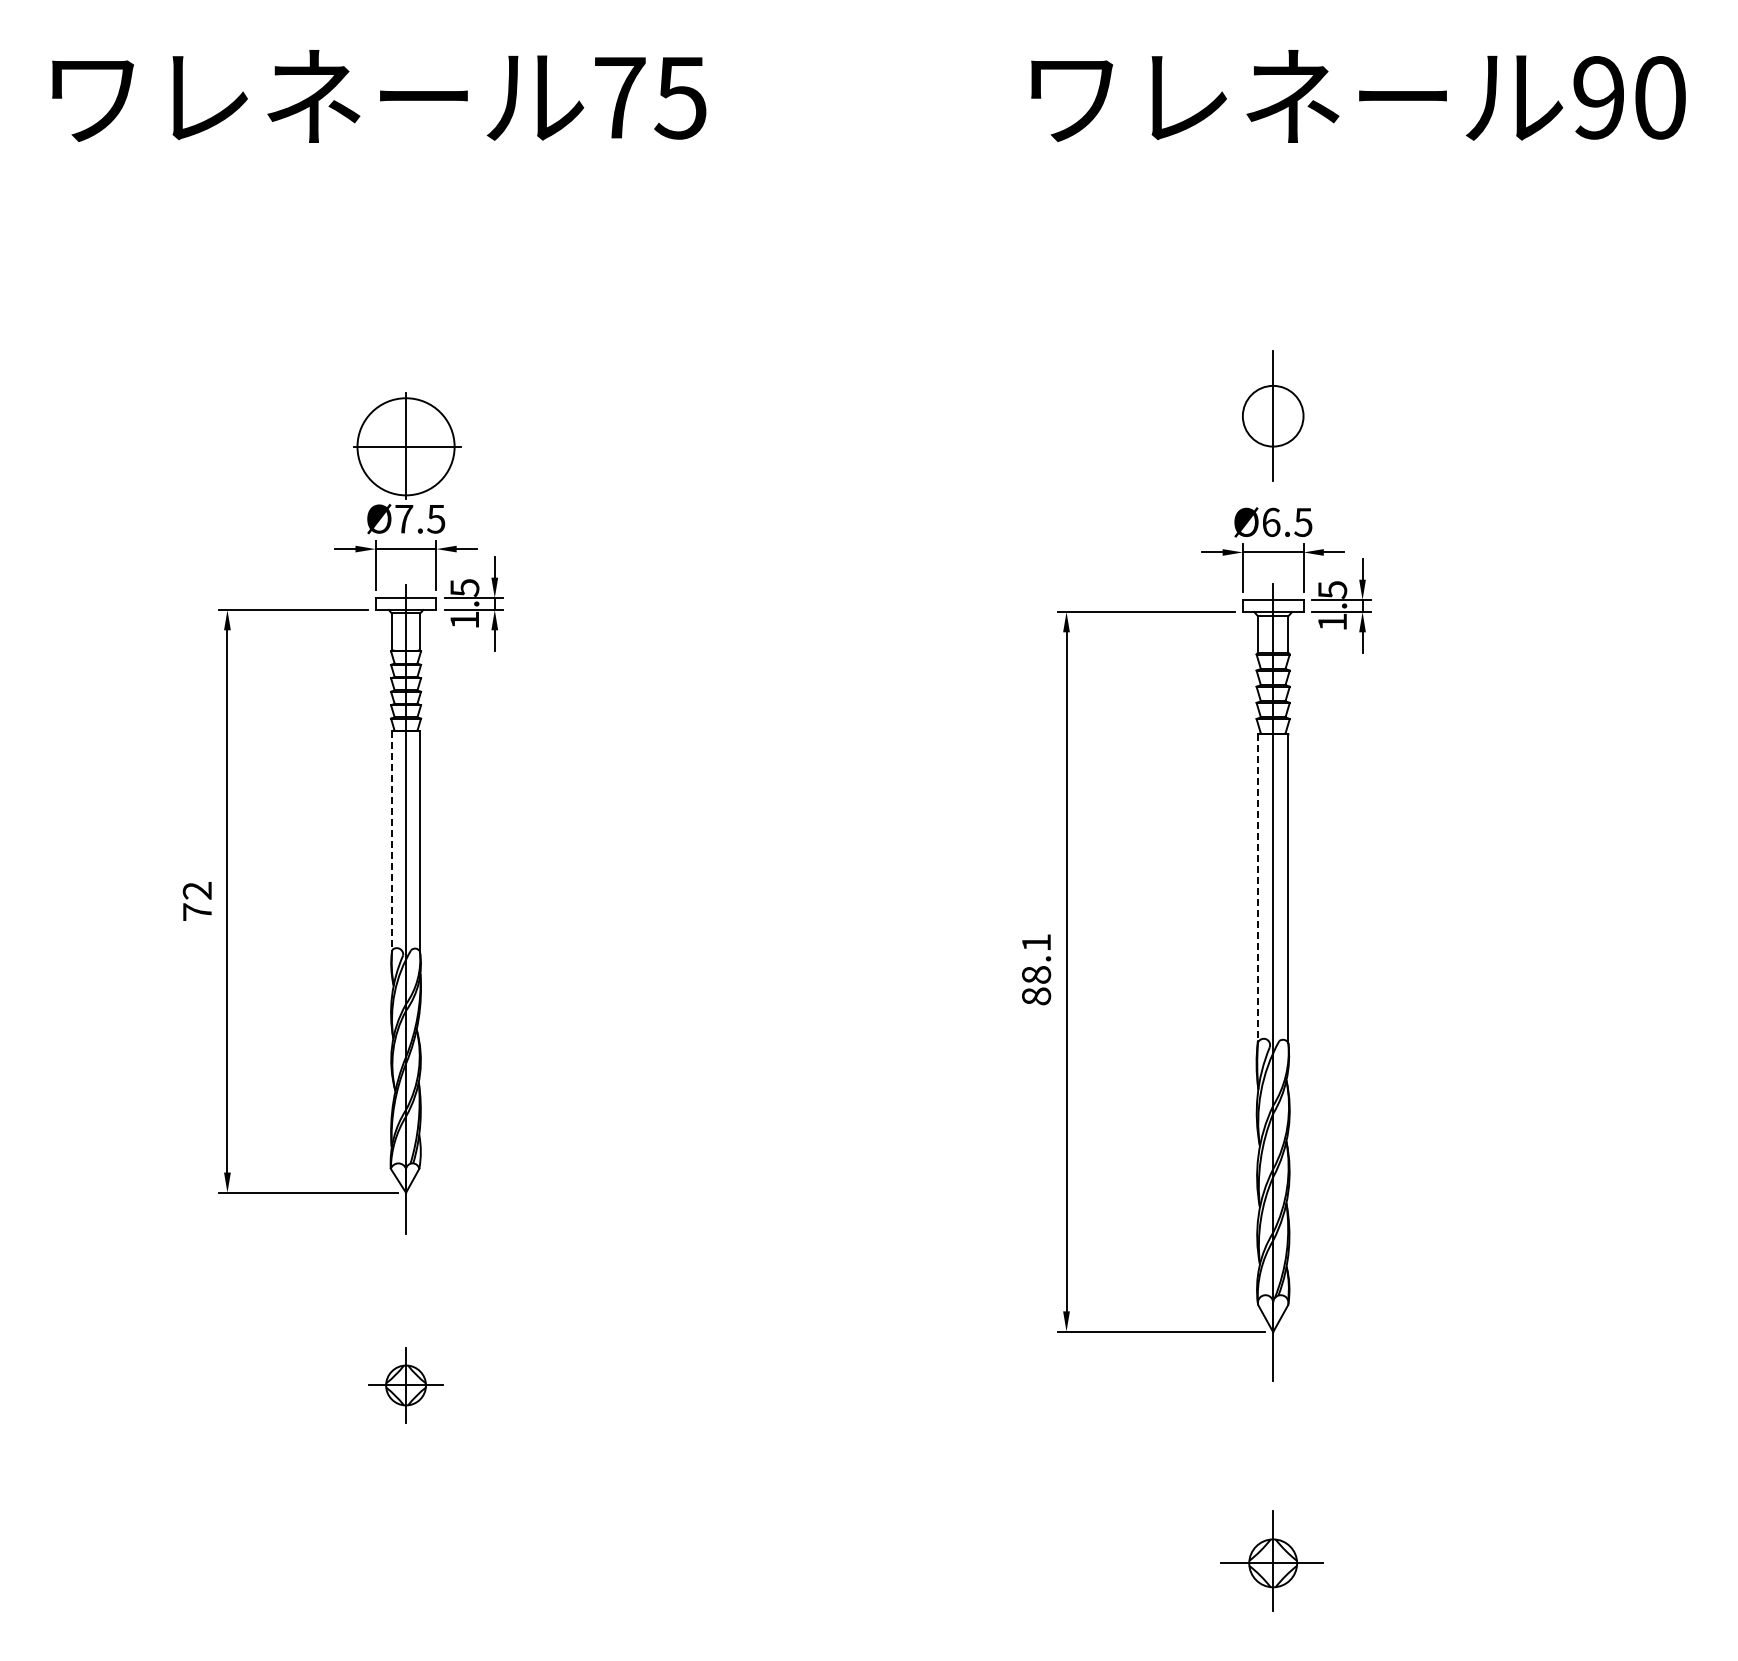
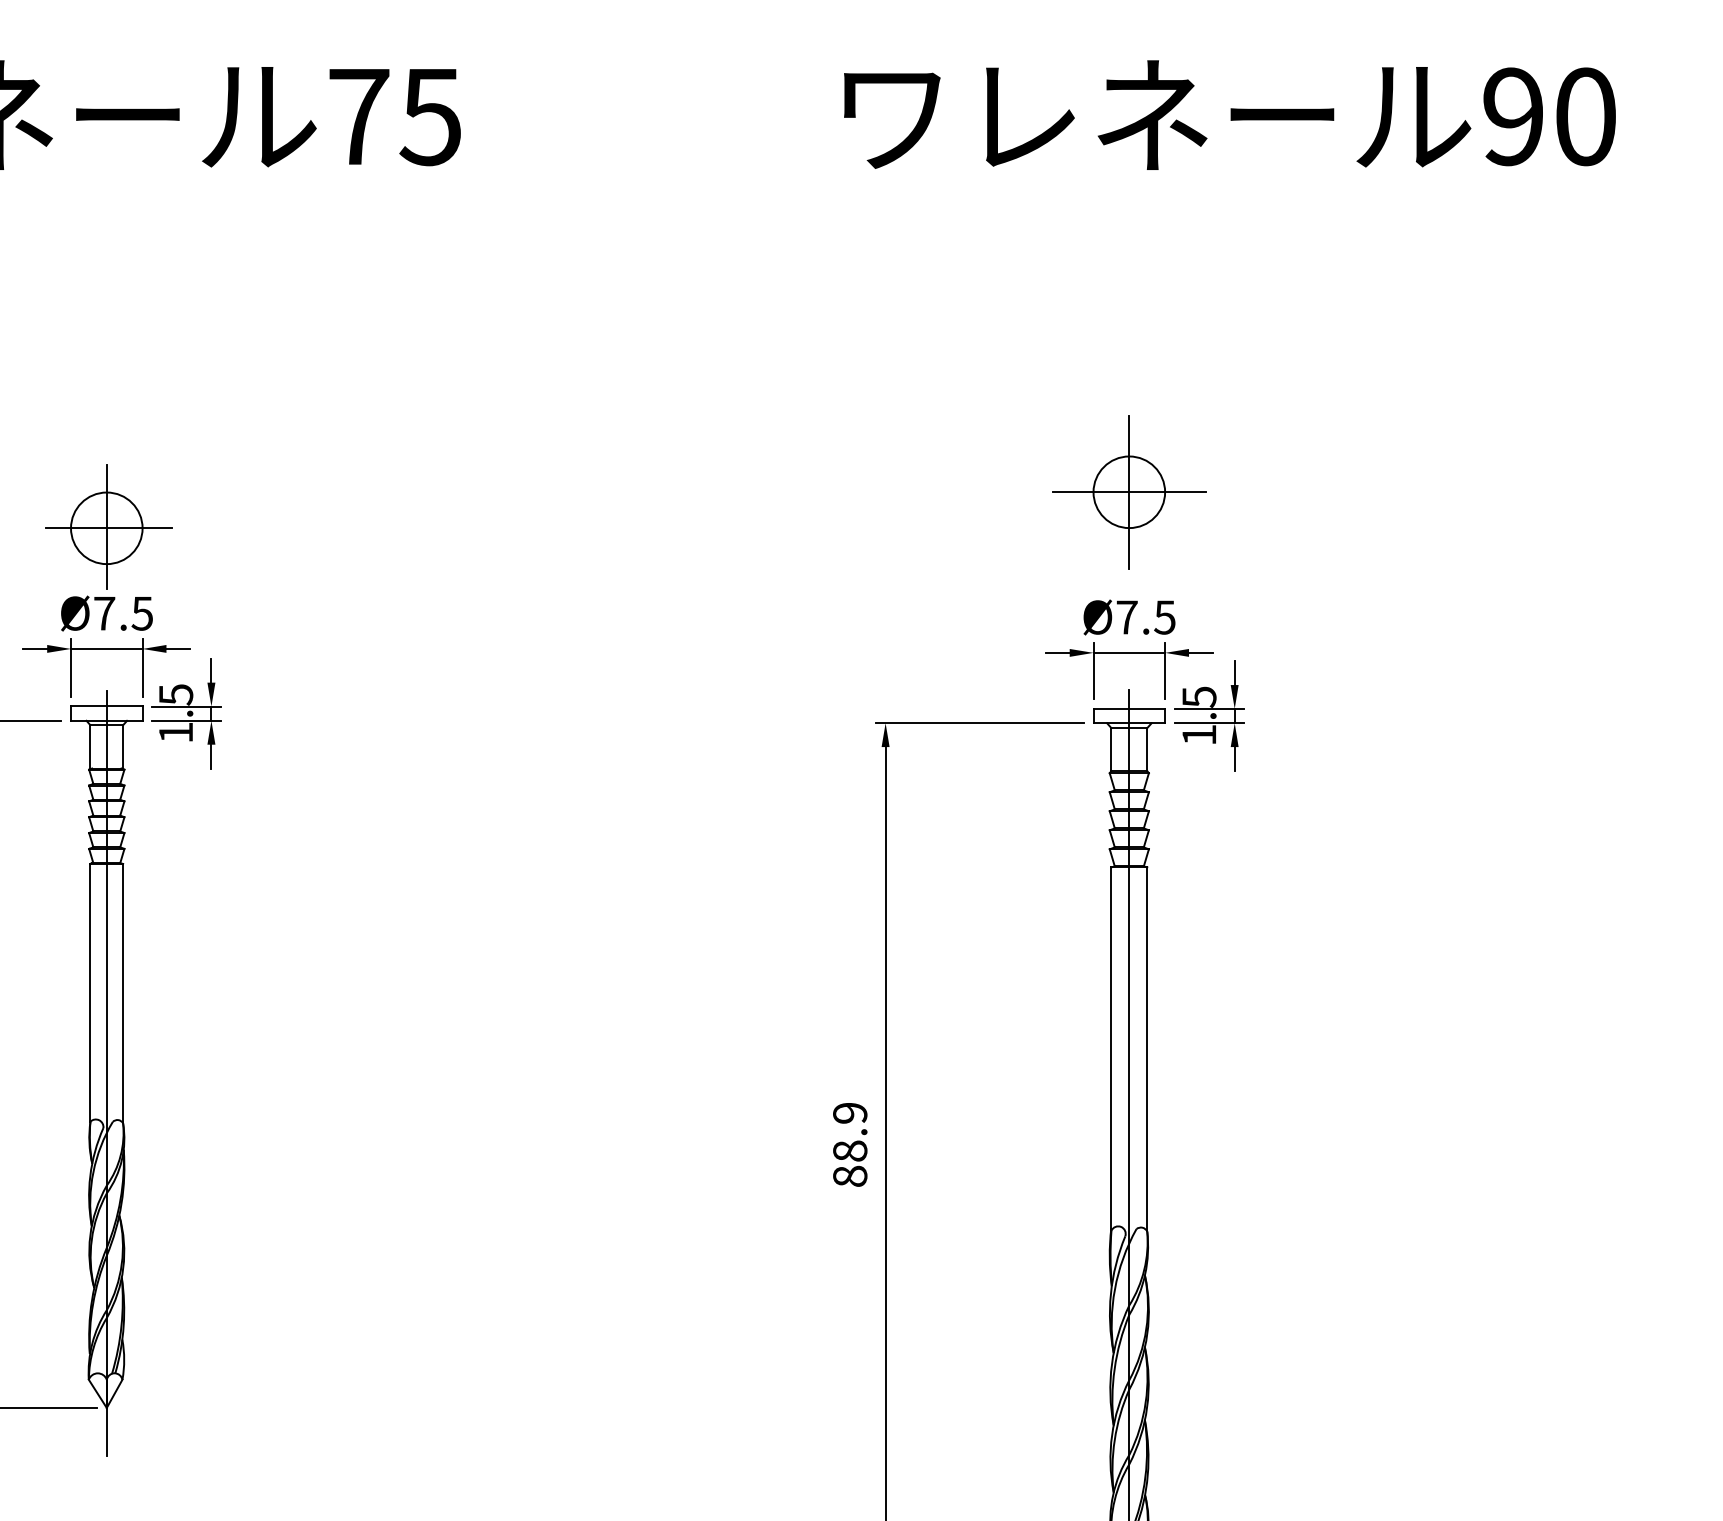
line: (1272, 416) -> (1128, 492), added
circle: (405, 446) -> (106, 527), size x0.62
text: (1271, 522) -> (1127, 617), Ø6.5 -> Ø7.5
line: (392, 841) -> (90, 993), dashed -> solid
line: (1257, 889) -> (1110, 1050), dashed -> solid
text: (1036, 942) -> (850, 1112), 88.1 -> 88.9

